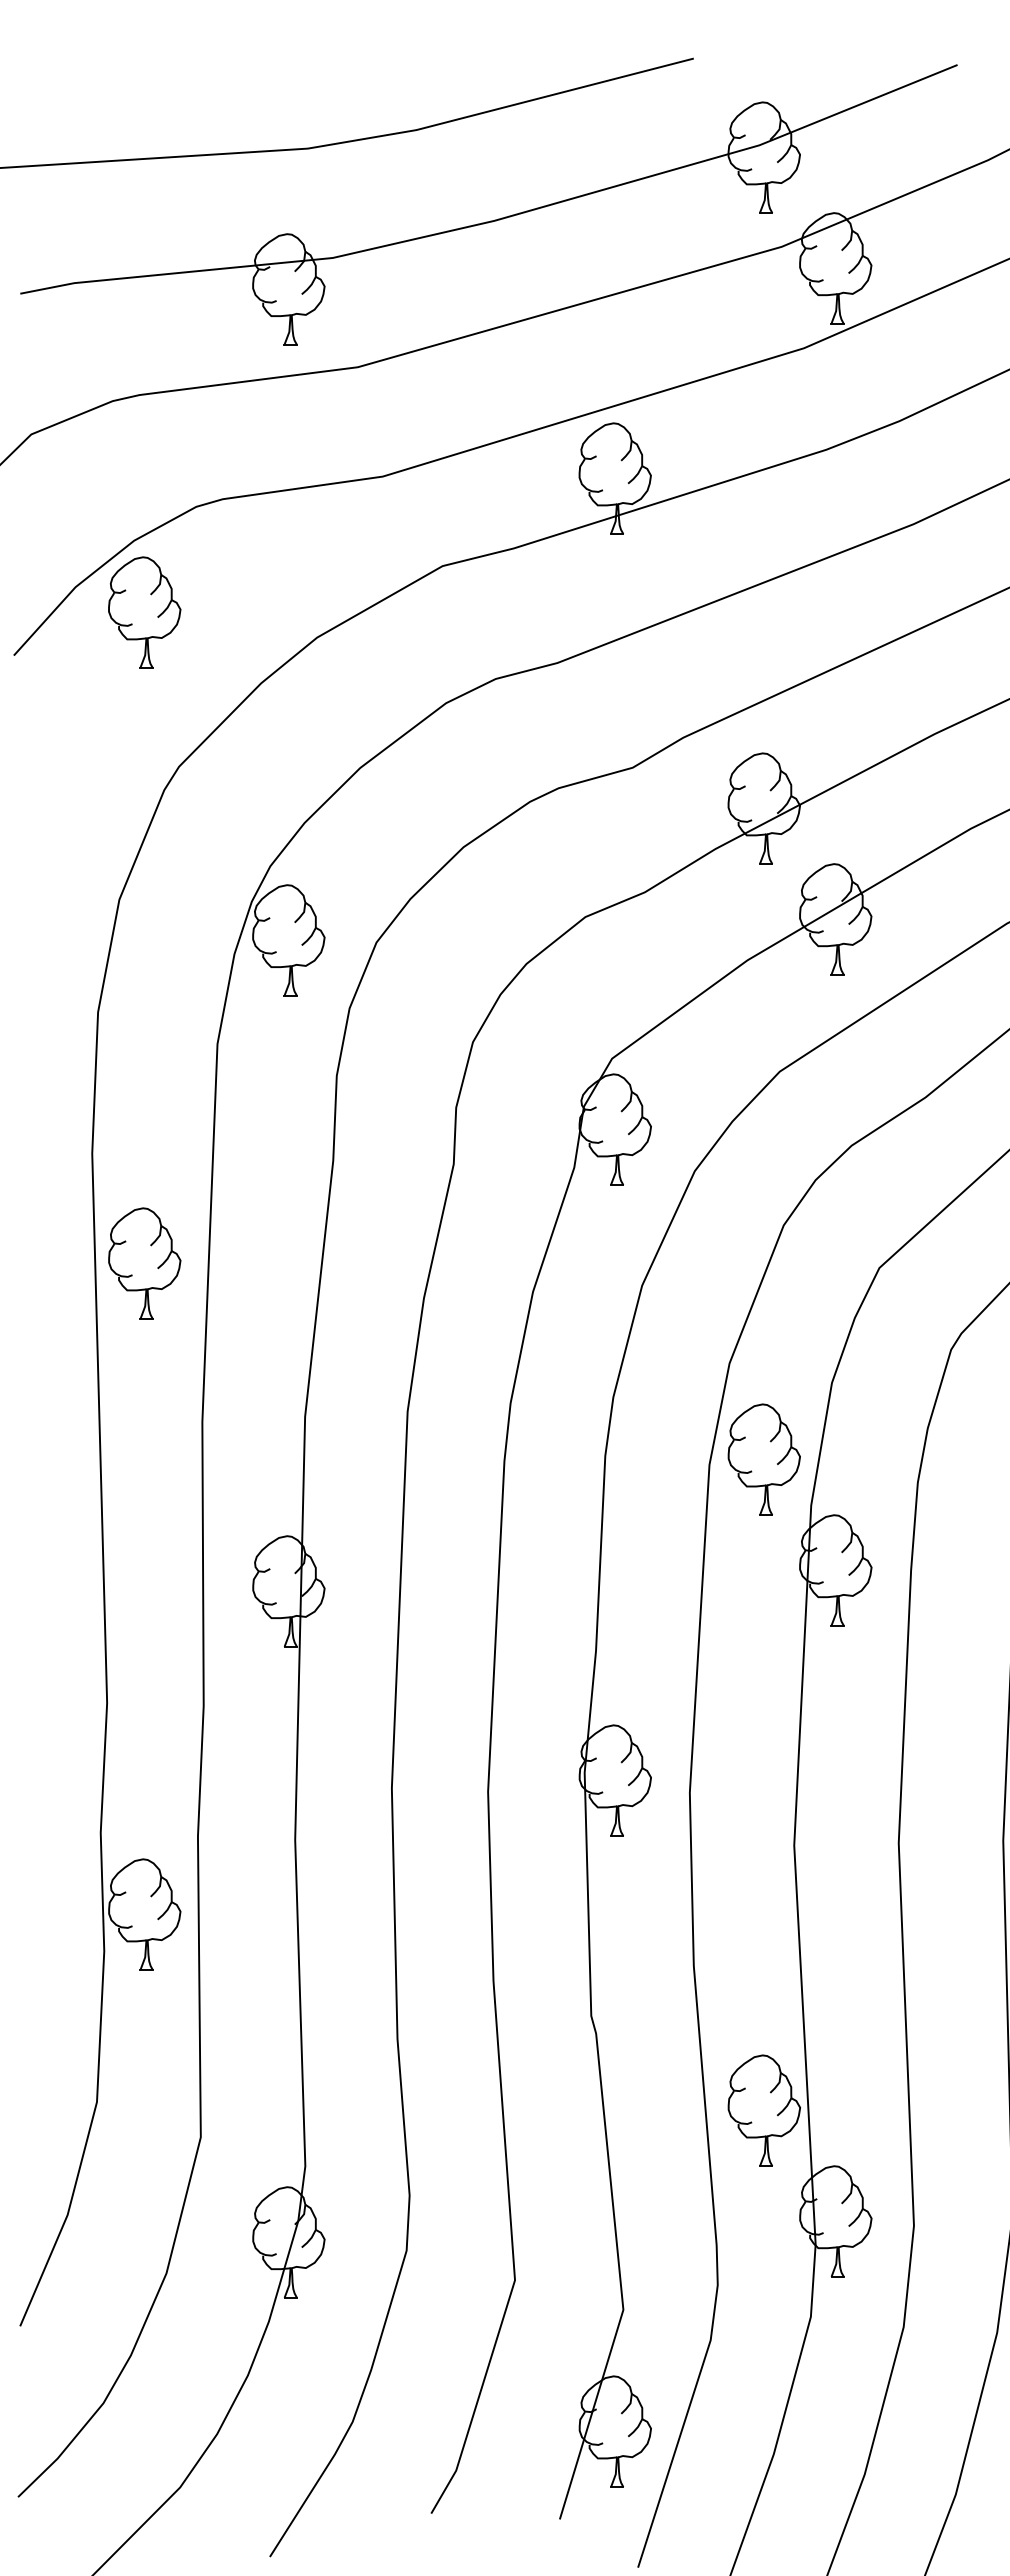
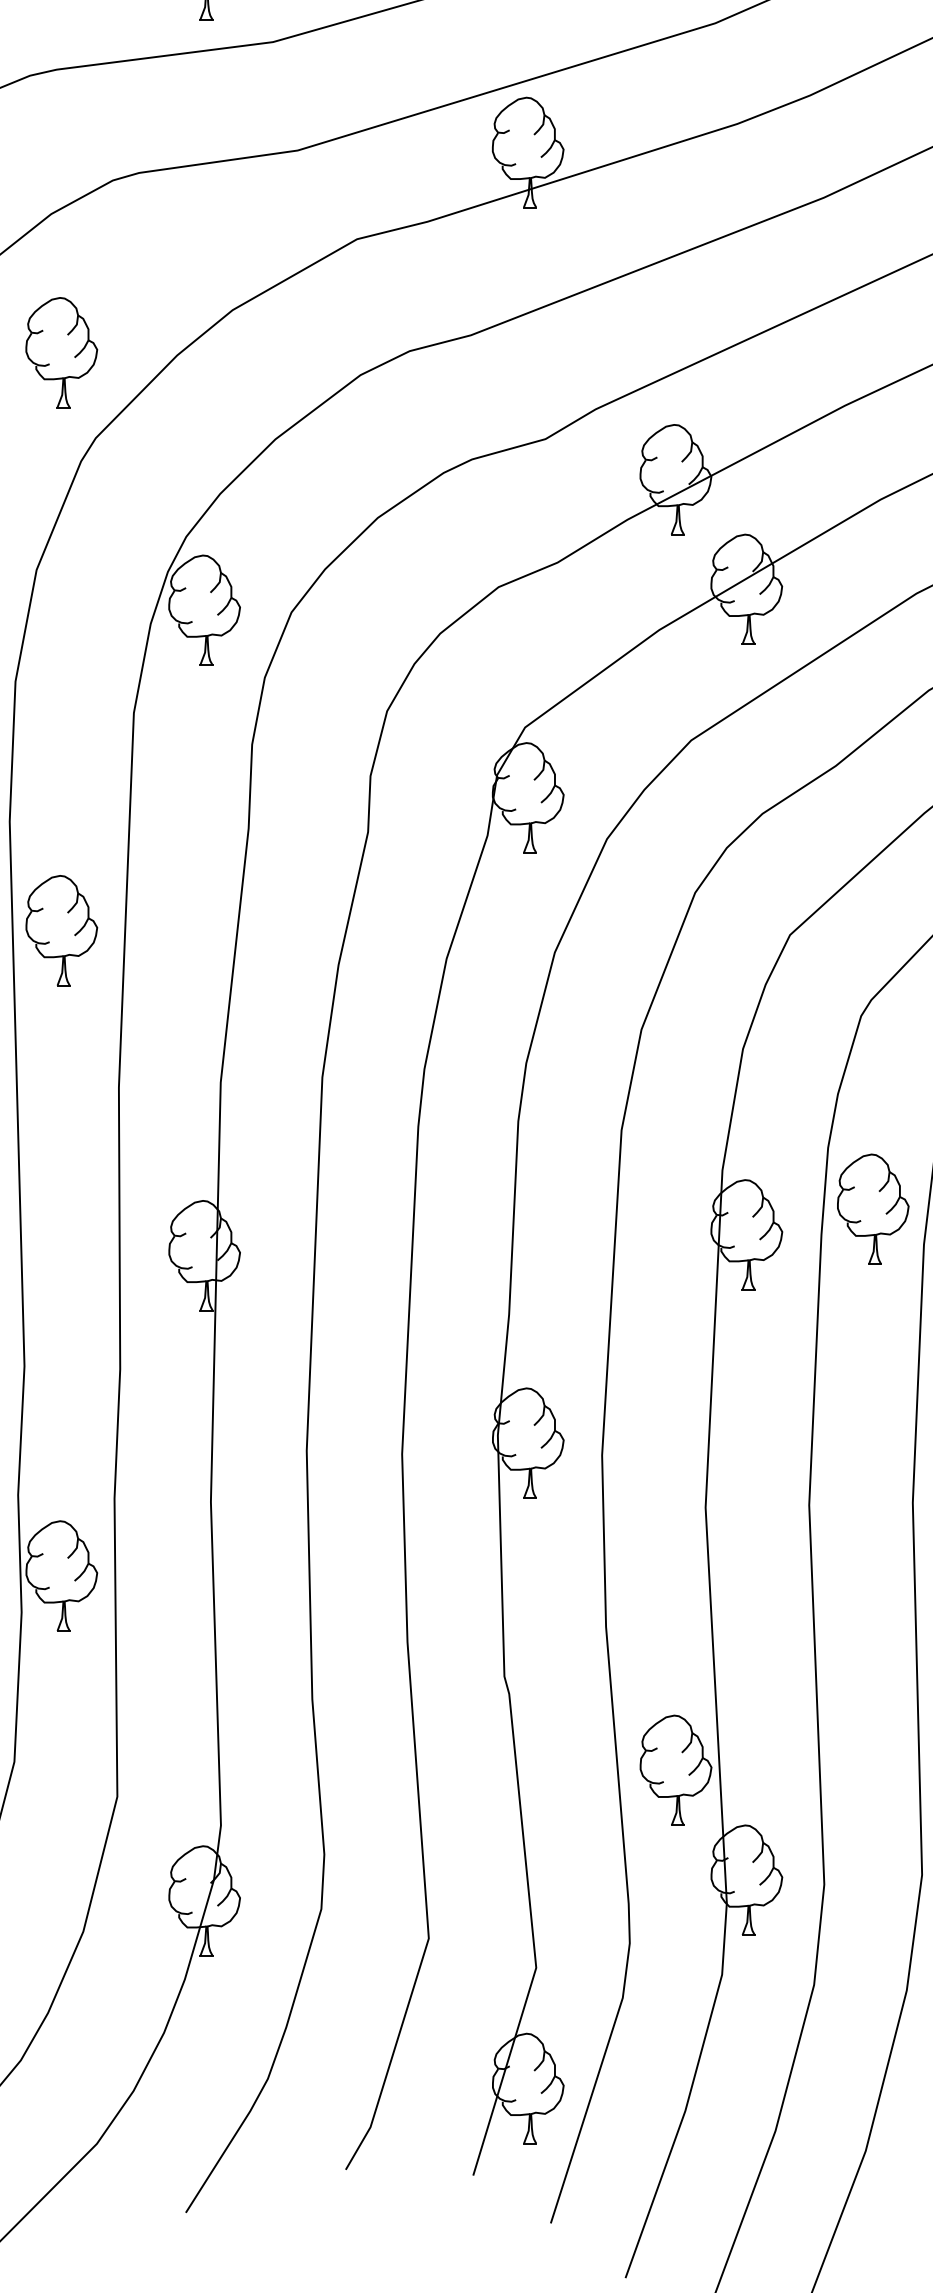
part: (144, 612) -> (61, 352), moved
part: (763, 1459) -> (872, 1209), moved

